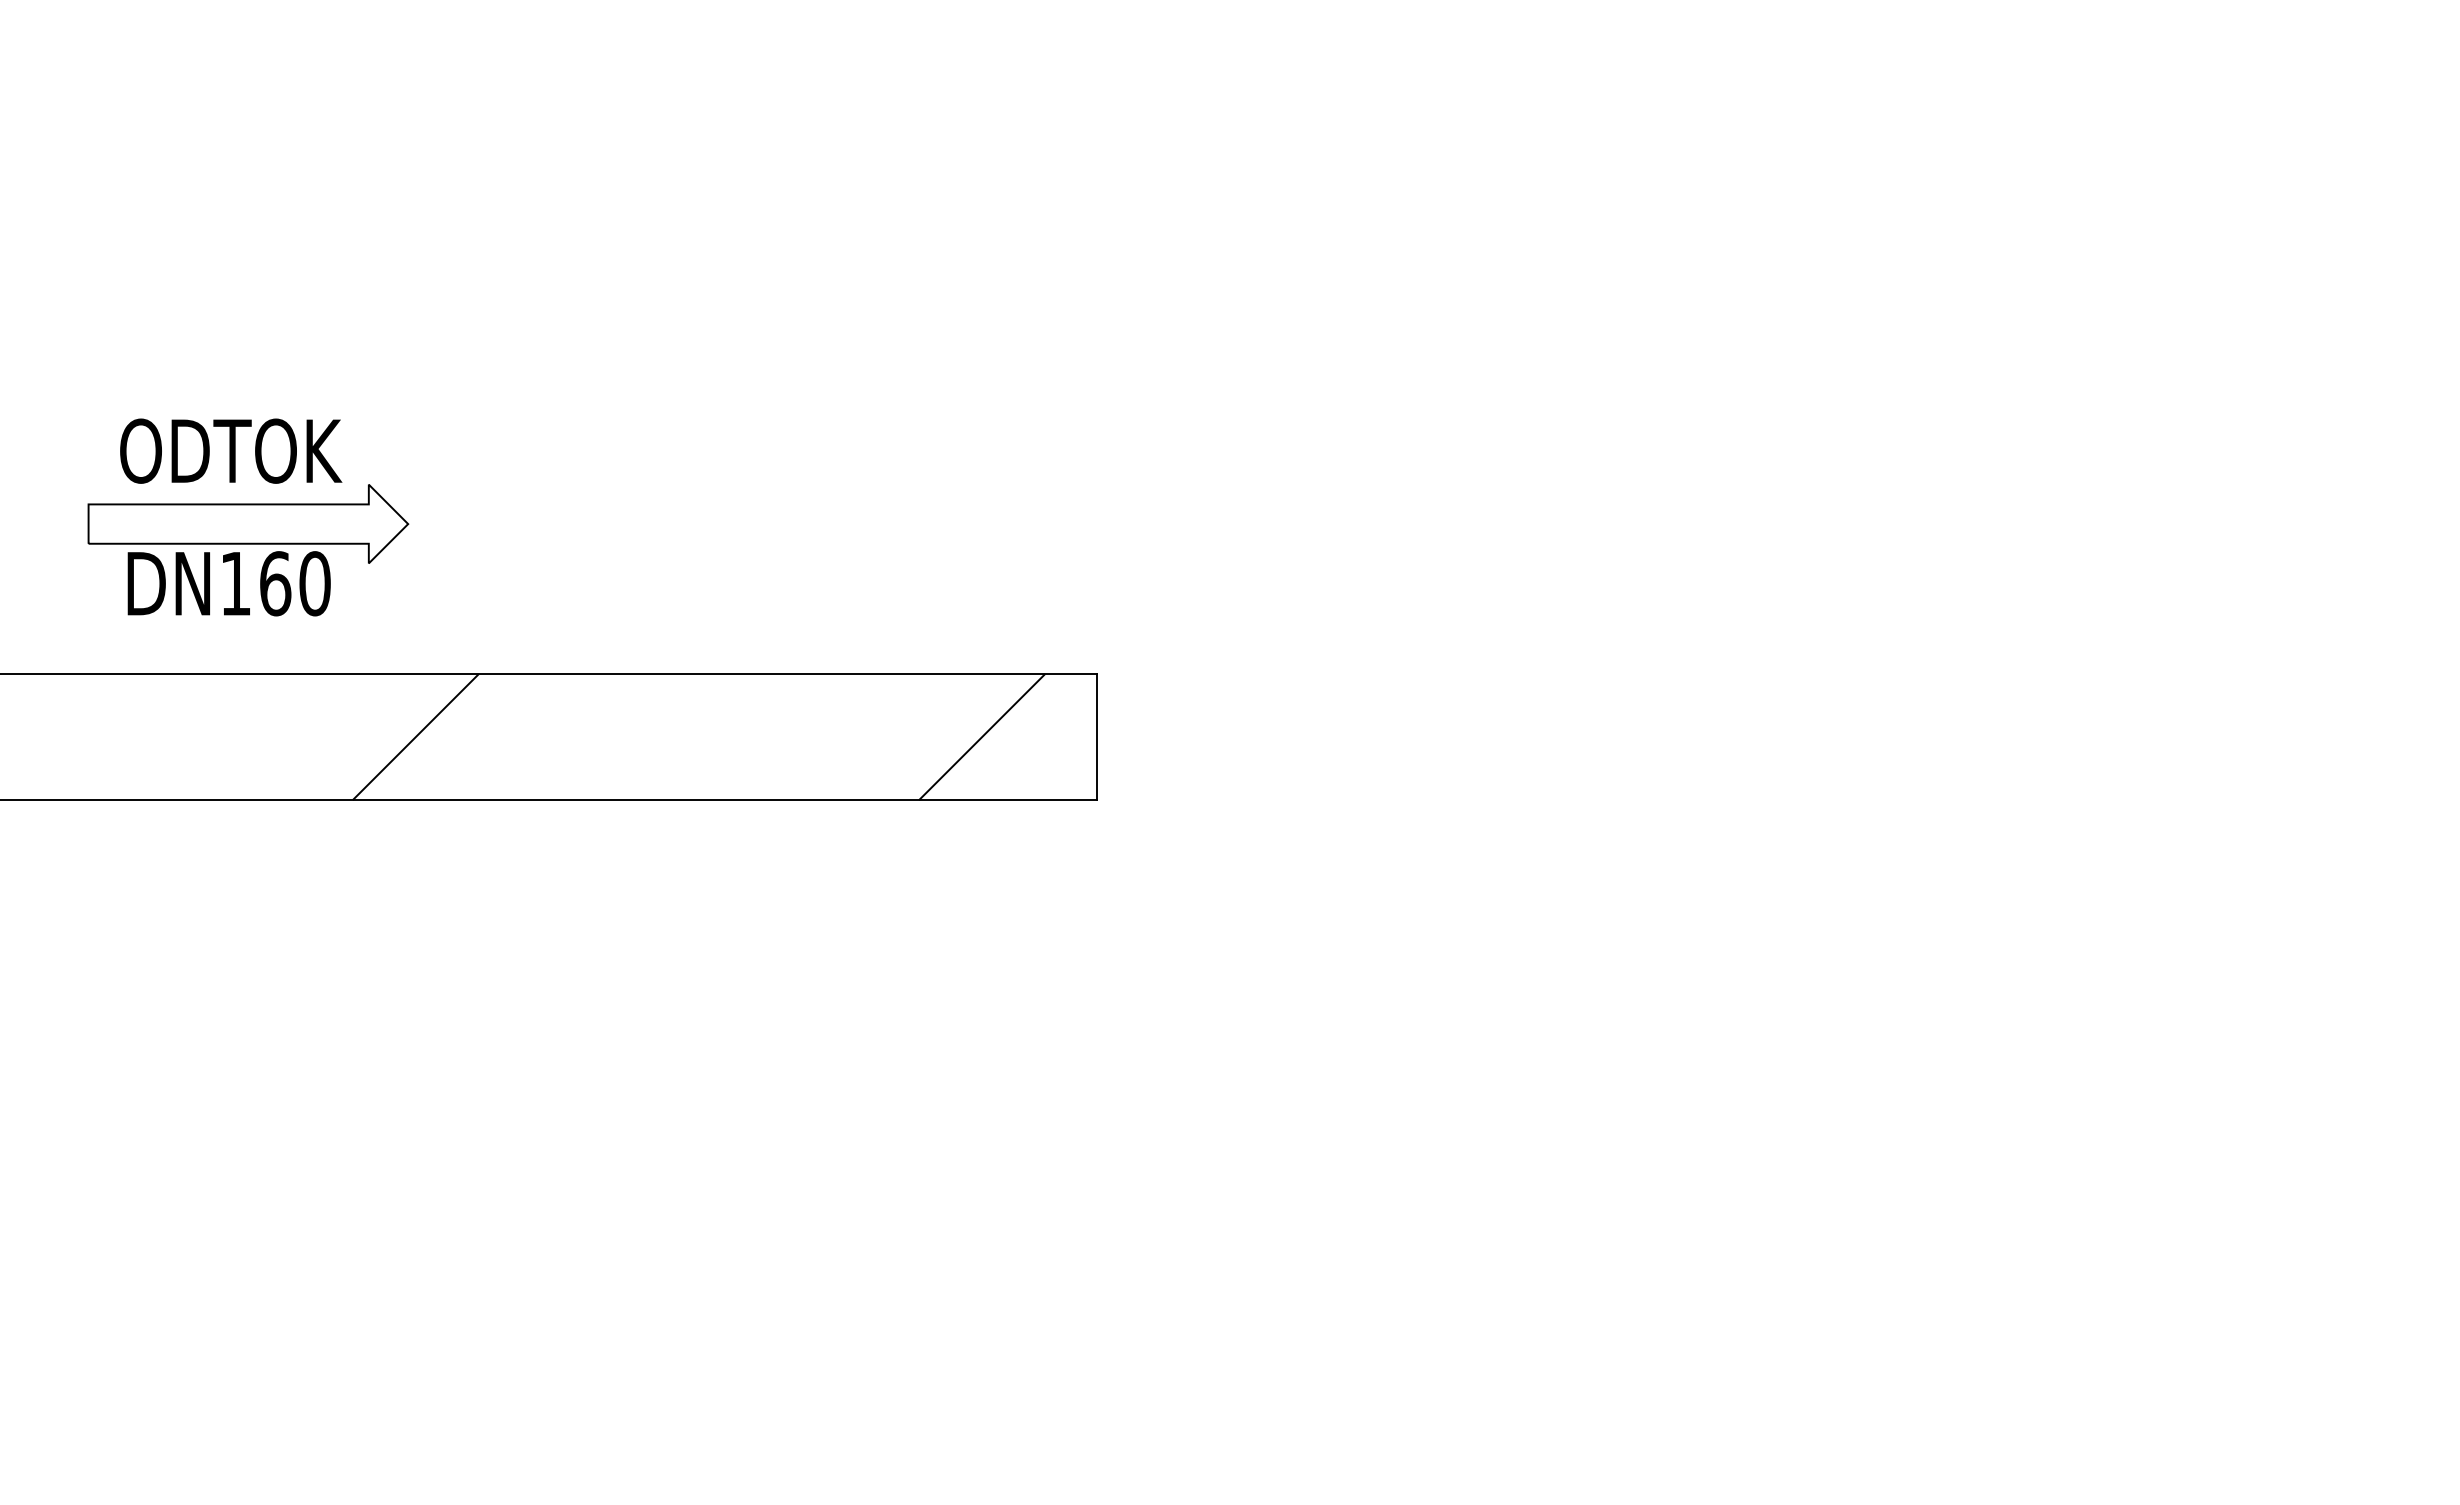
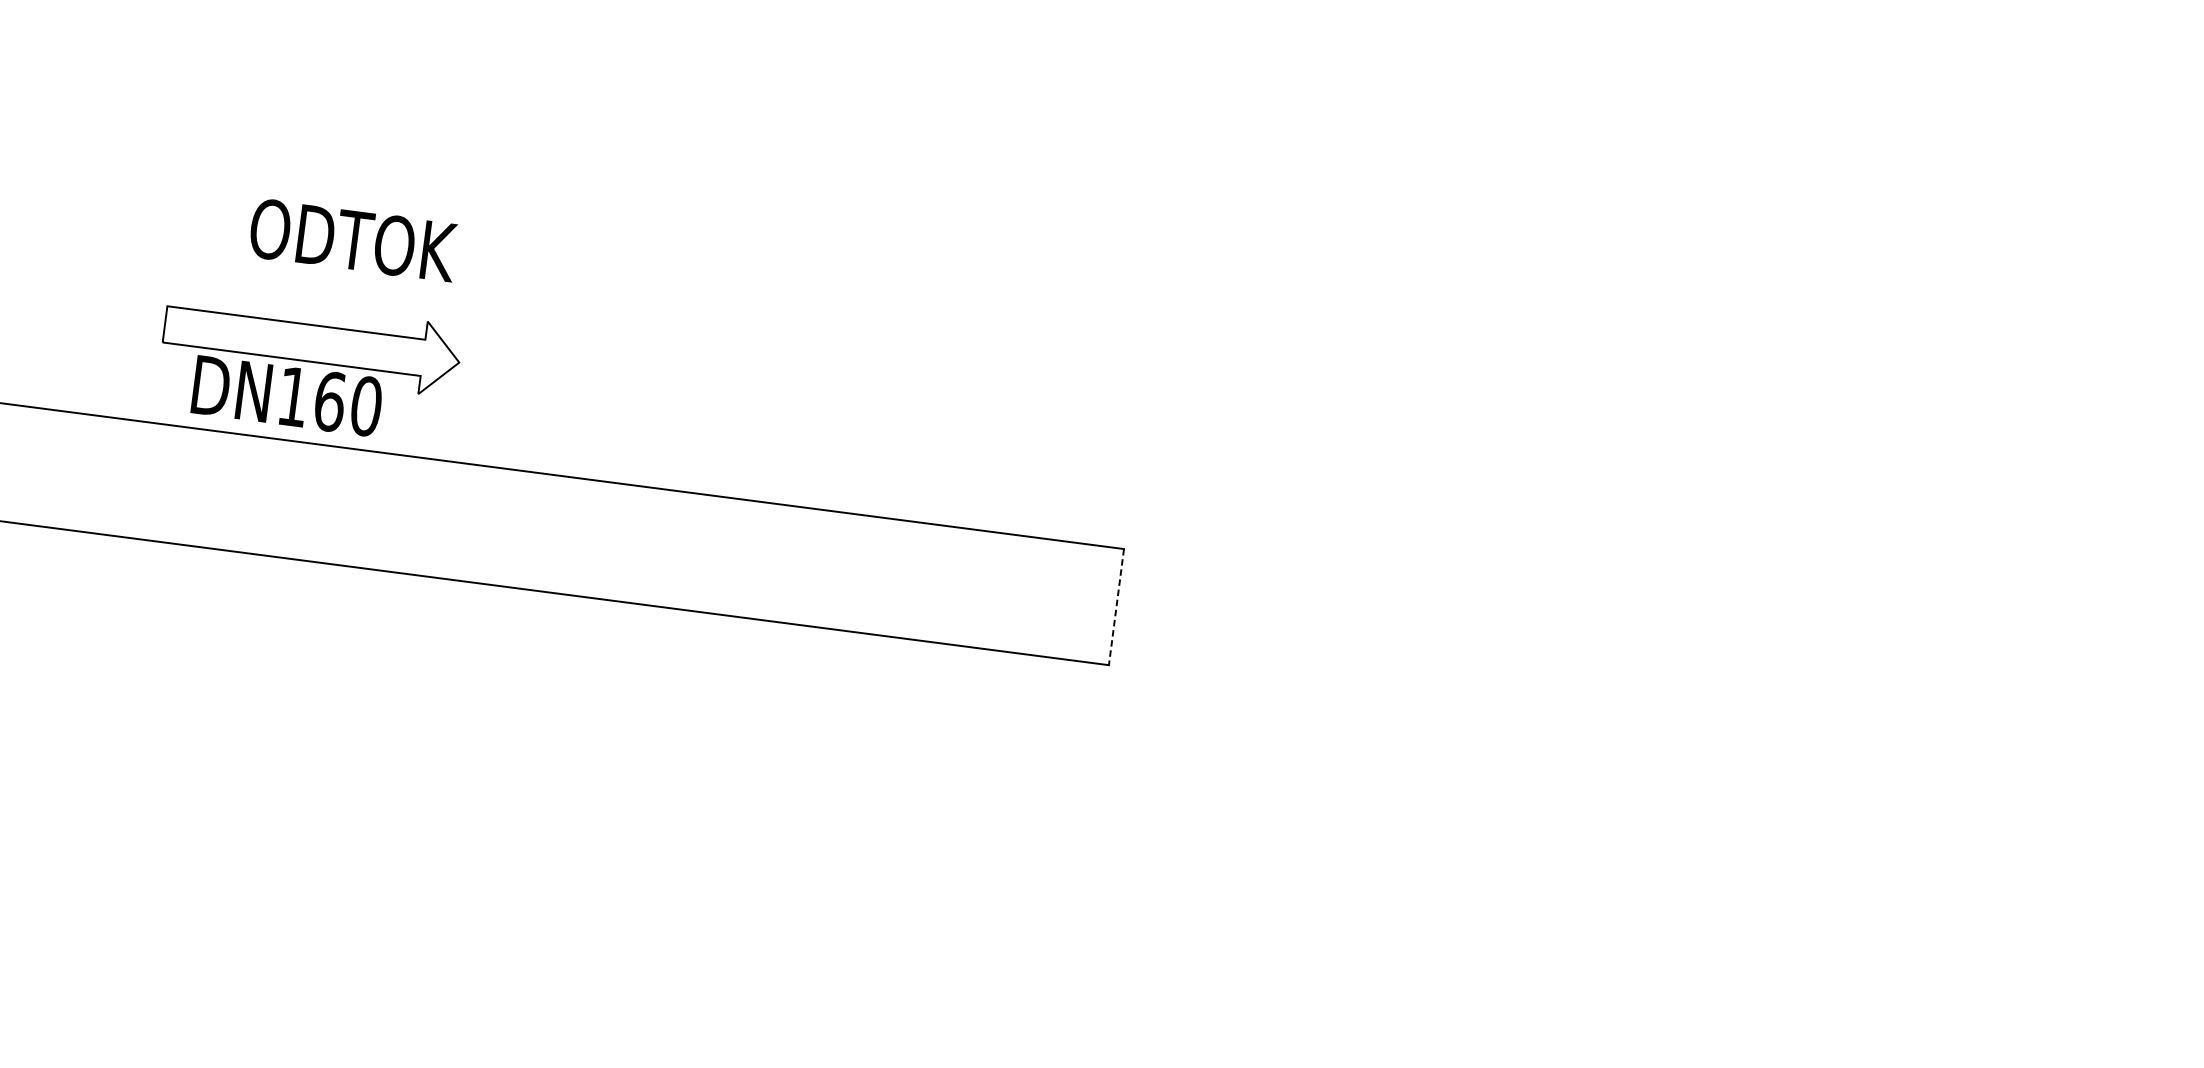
part: (248, 550) -> (309, 367), moved
hatch: (698, 737) -> (749, 559), removed
line: (1097, 737) -> (1116, 607), solid -> dashed

